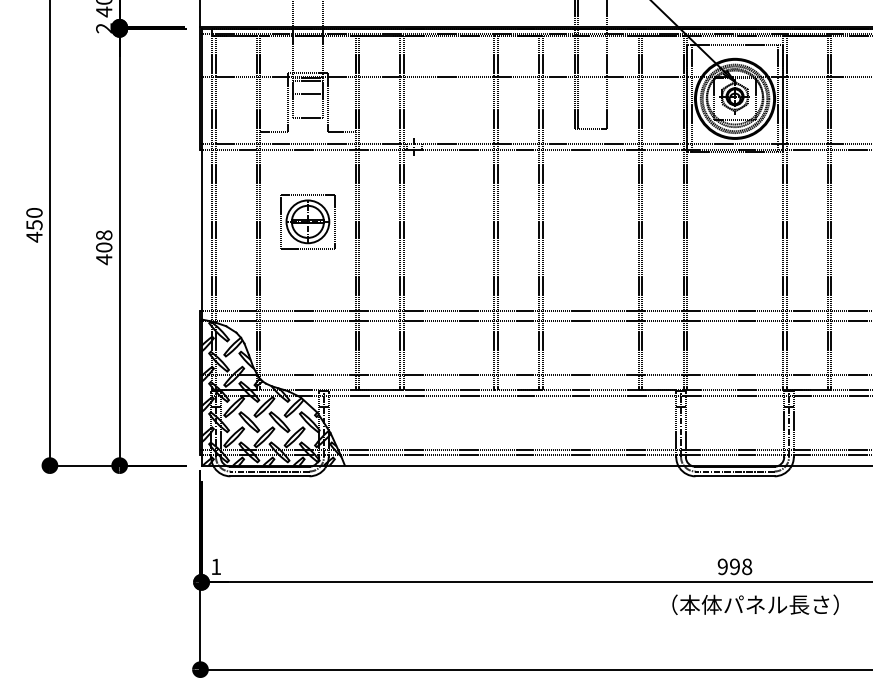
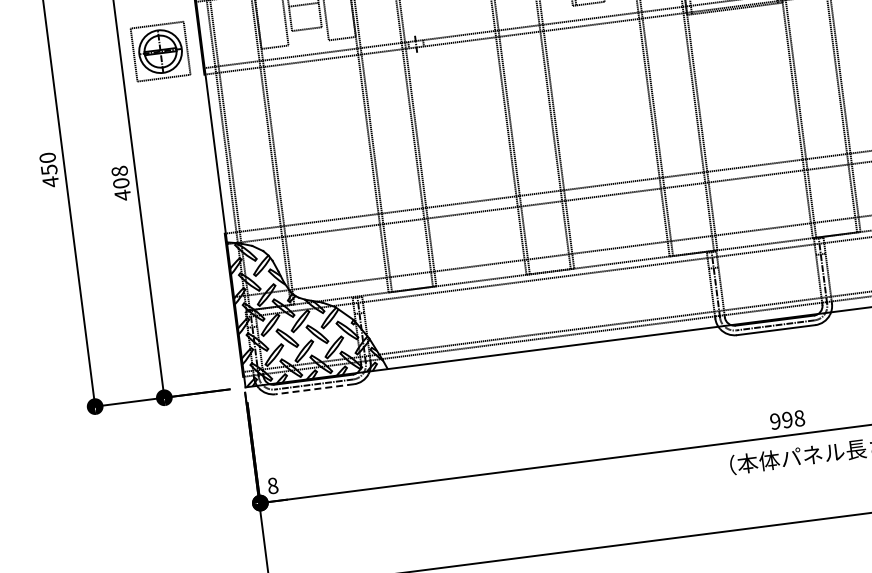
part: (307, 221) -> (160, 51), moved
line: (269, 476) -> (314, 389), solid -> dashed
text: (216, 566) -> (273, 485), 1 -> 8

